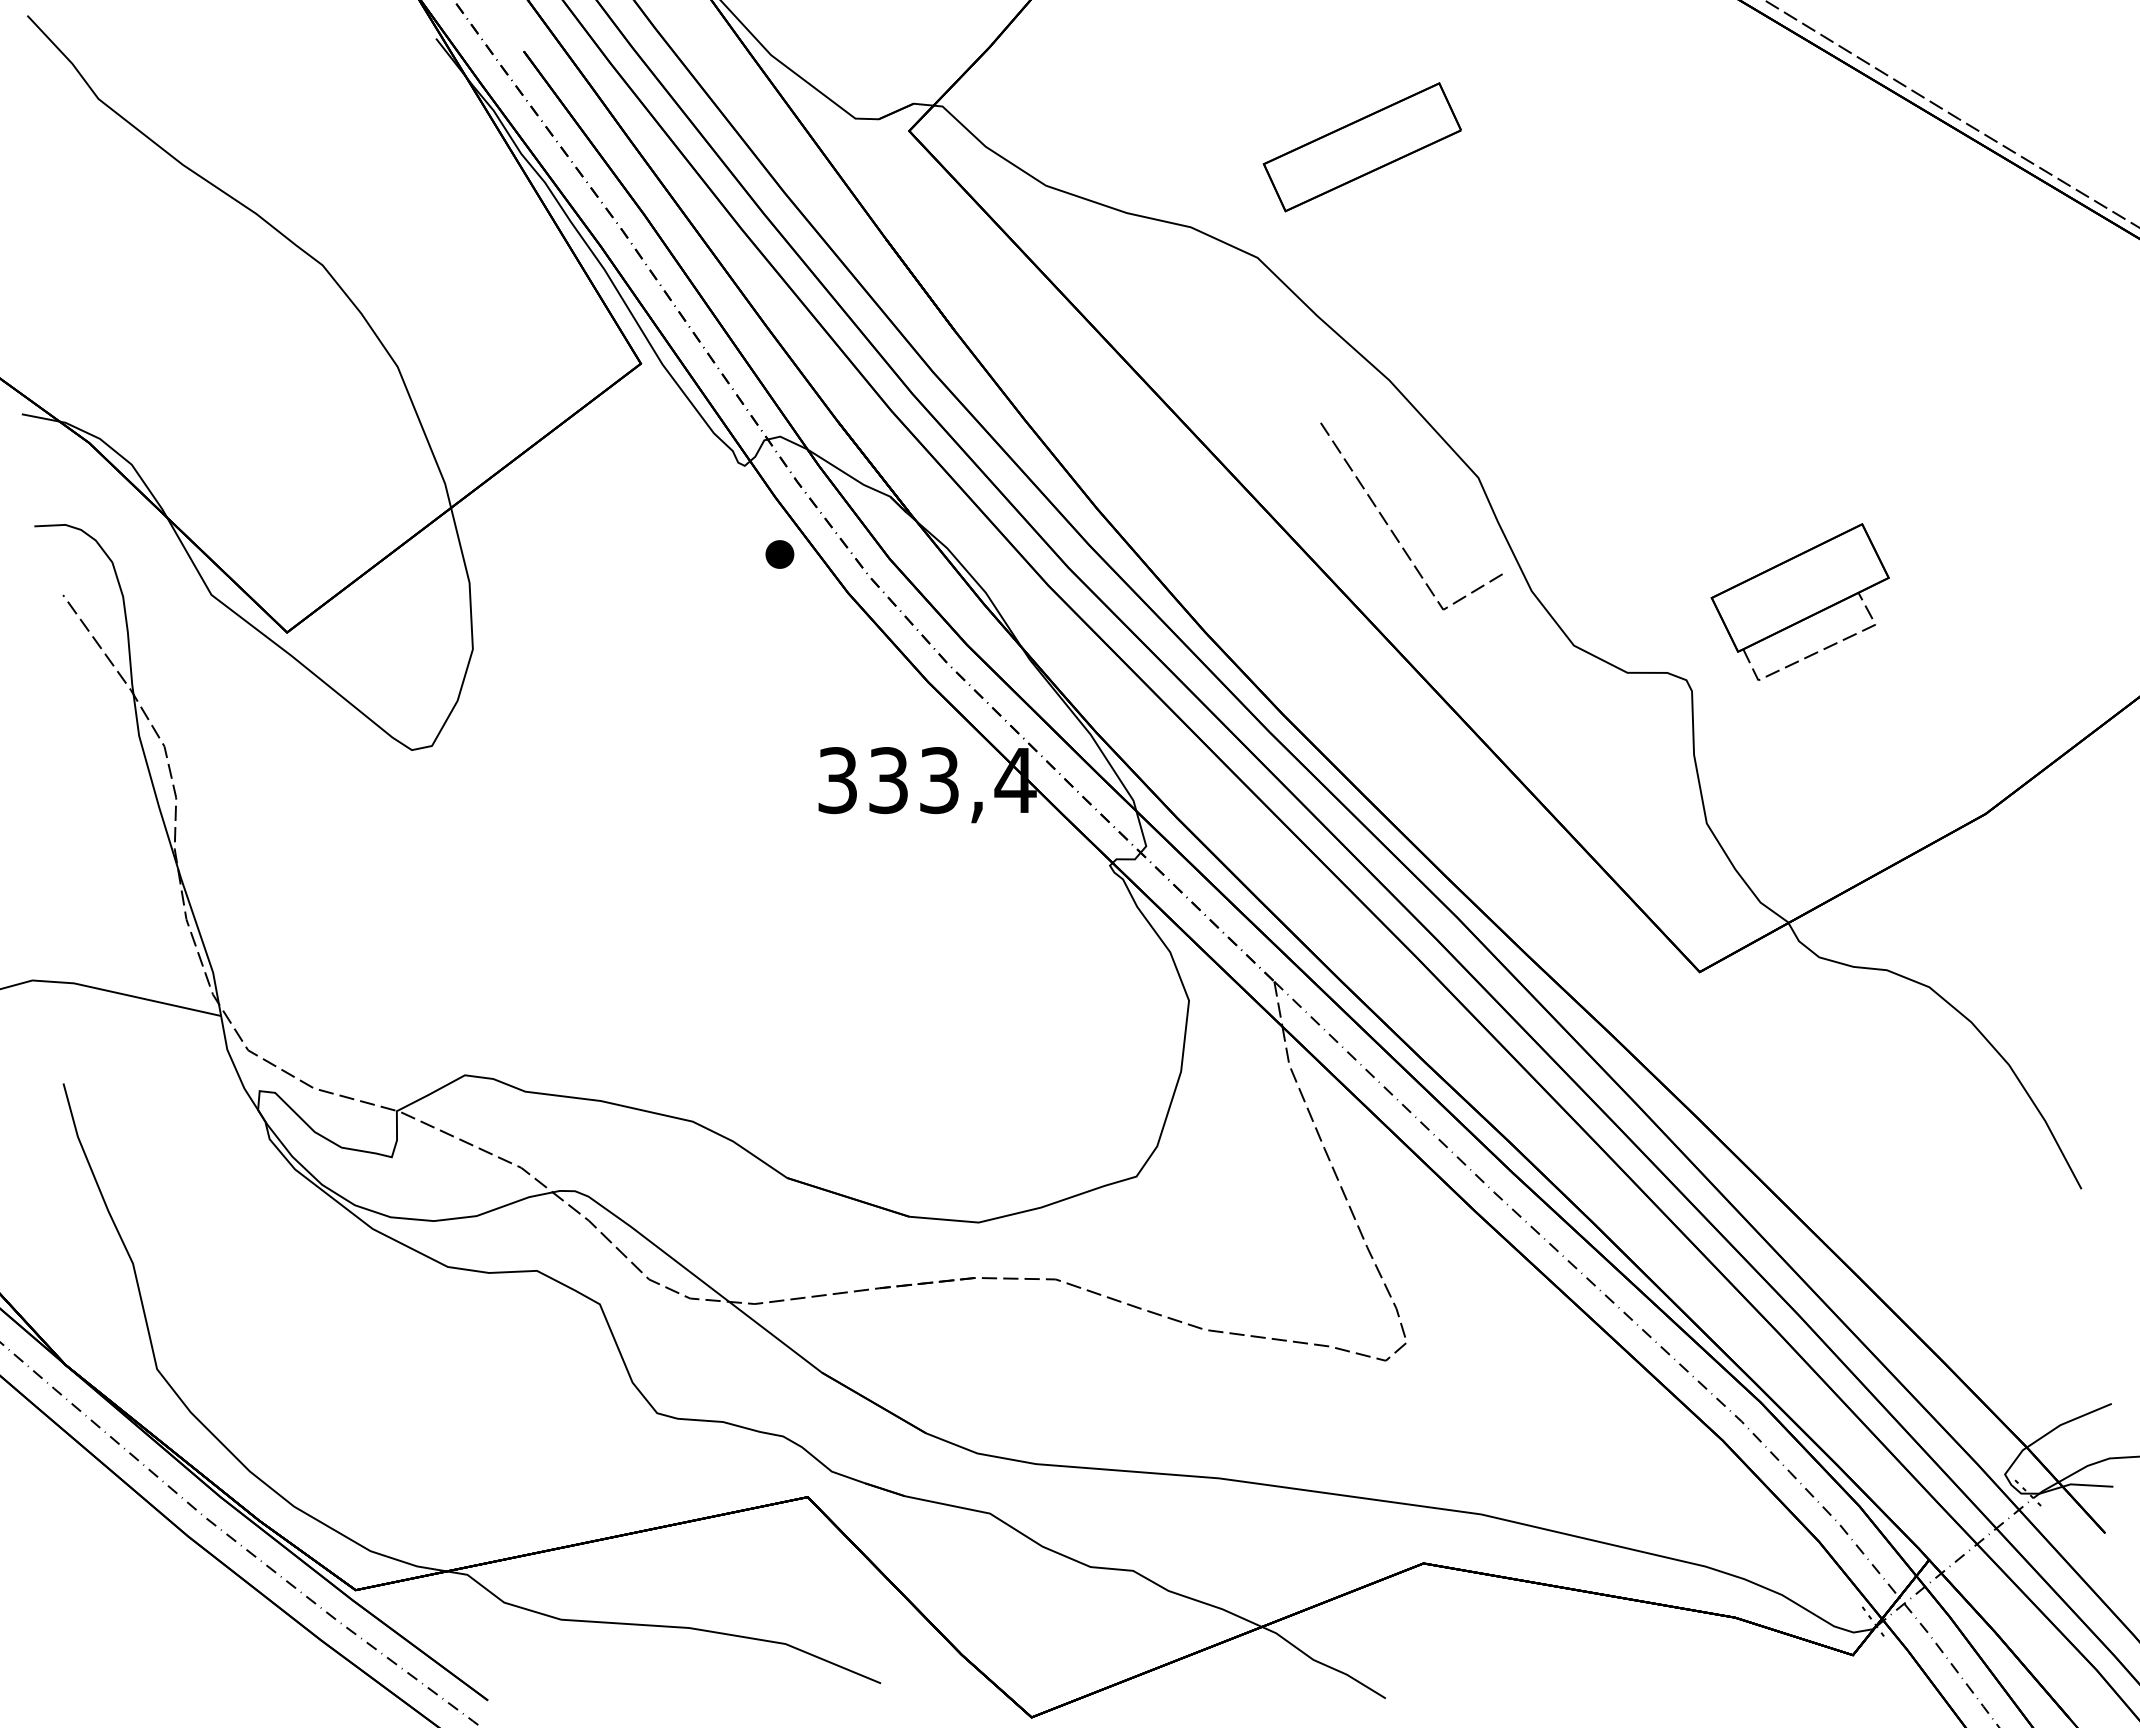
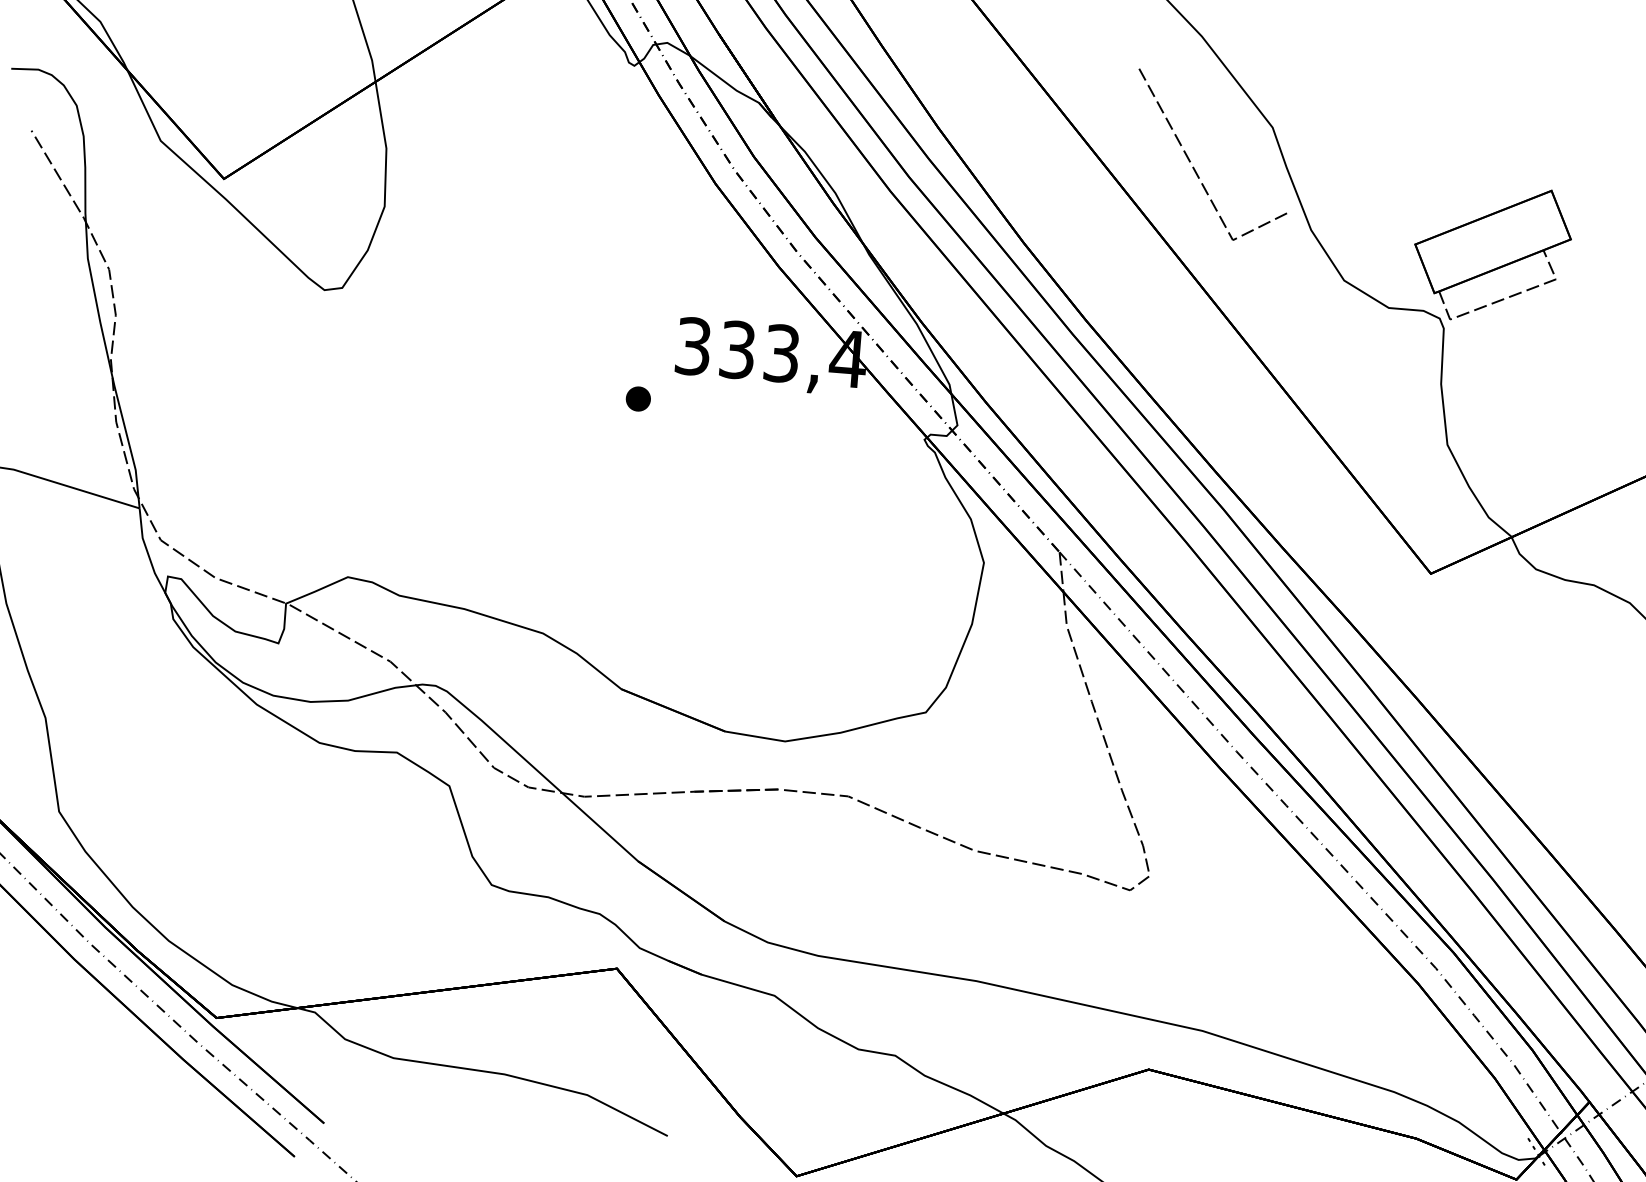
part: (779, 554) -> (638, 399), moved
part: (1799, 601) -> (1491, 253), moved

